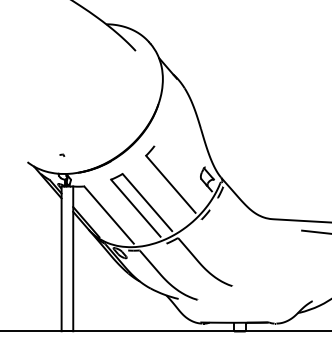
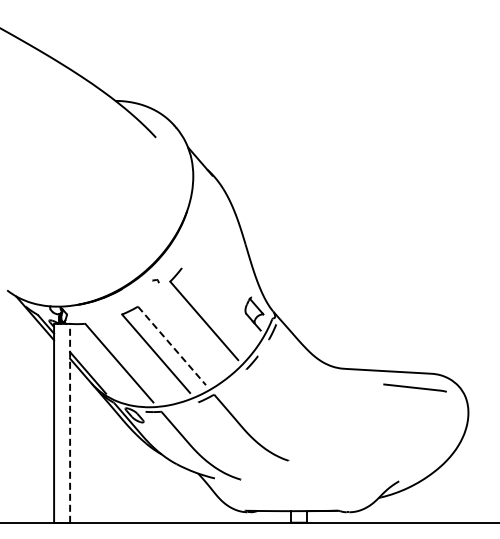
part: (61, 155) -> (155, 281), moved
line: (147, 202) -> (172, 345), solid -> dashed
line: (73, 258) -> (70, 422), solid -> dashed

